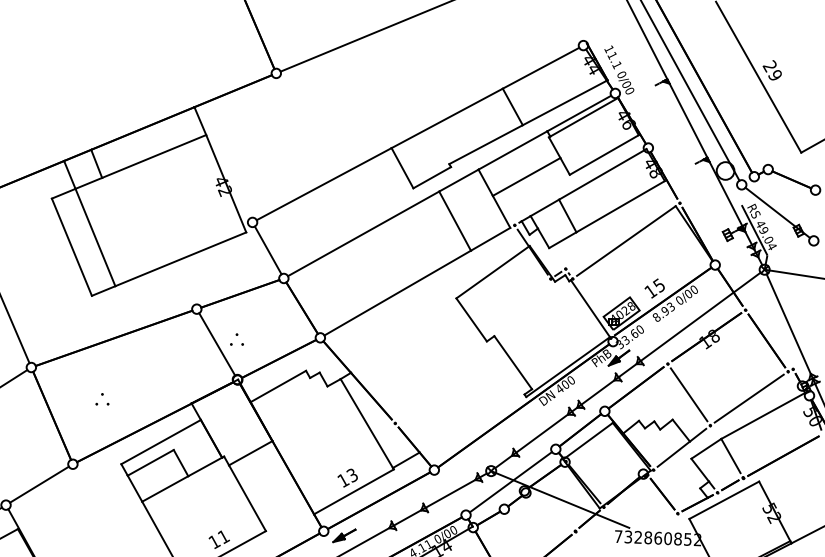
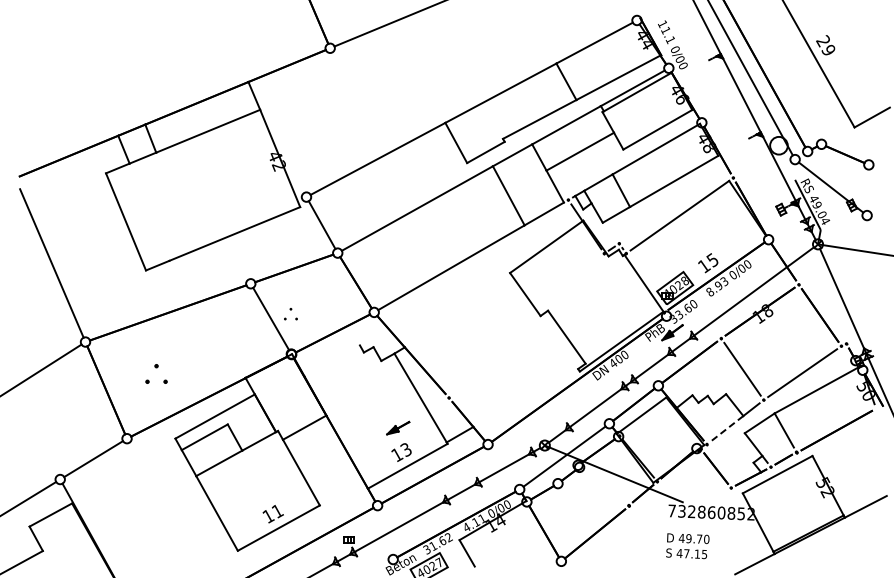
line: (95, 236) -> (149, 211), removed
line: (277, 385) -> (331, 360), removed
part: (102, 398) -> (156, 373), size x1.6
line: (673, 454) -> (726, 428), solid -> dashed
part: (344, 535) -> (398, 427), moved

